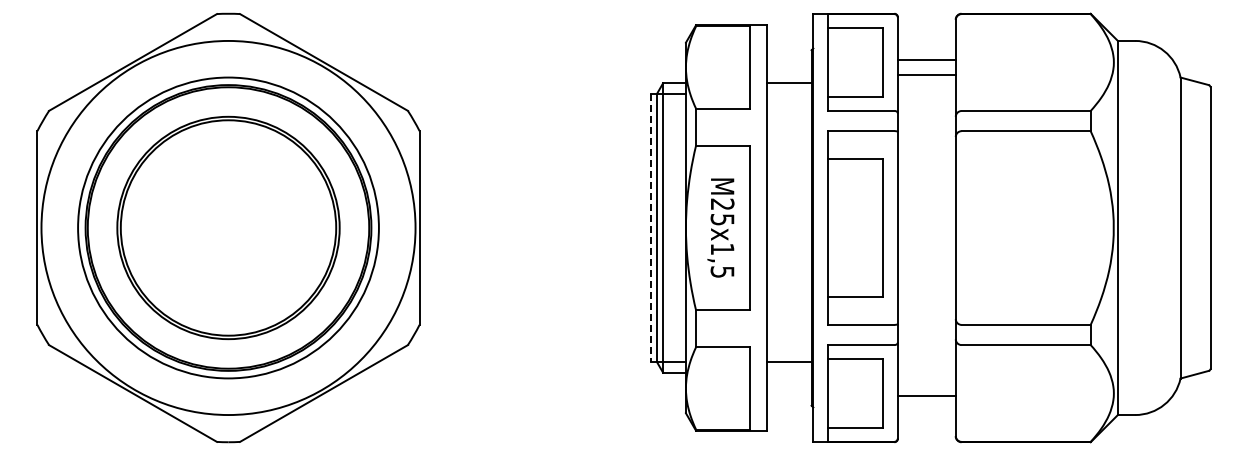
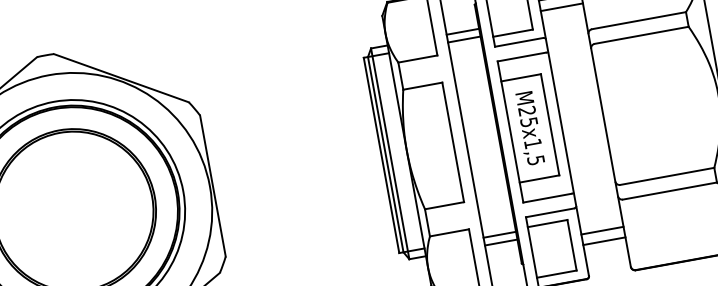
line: (789, 93) -> (464, 39), added
text: (720, 227) -> (528, 128), moved
line: (651, 228) -> (381, 155), dashed -> solid
line: (789, 372) -> (501, 242), added
line: (926, 381) -> (602, 230), added

